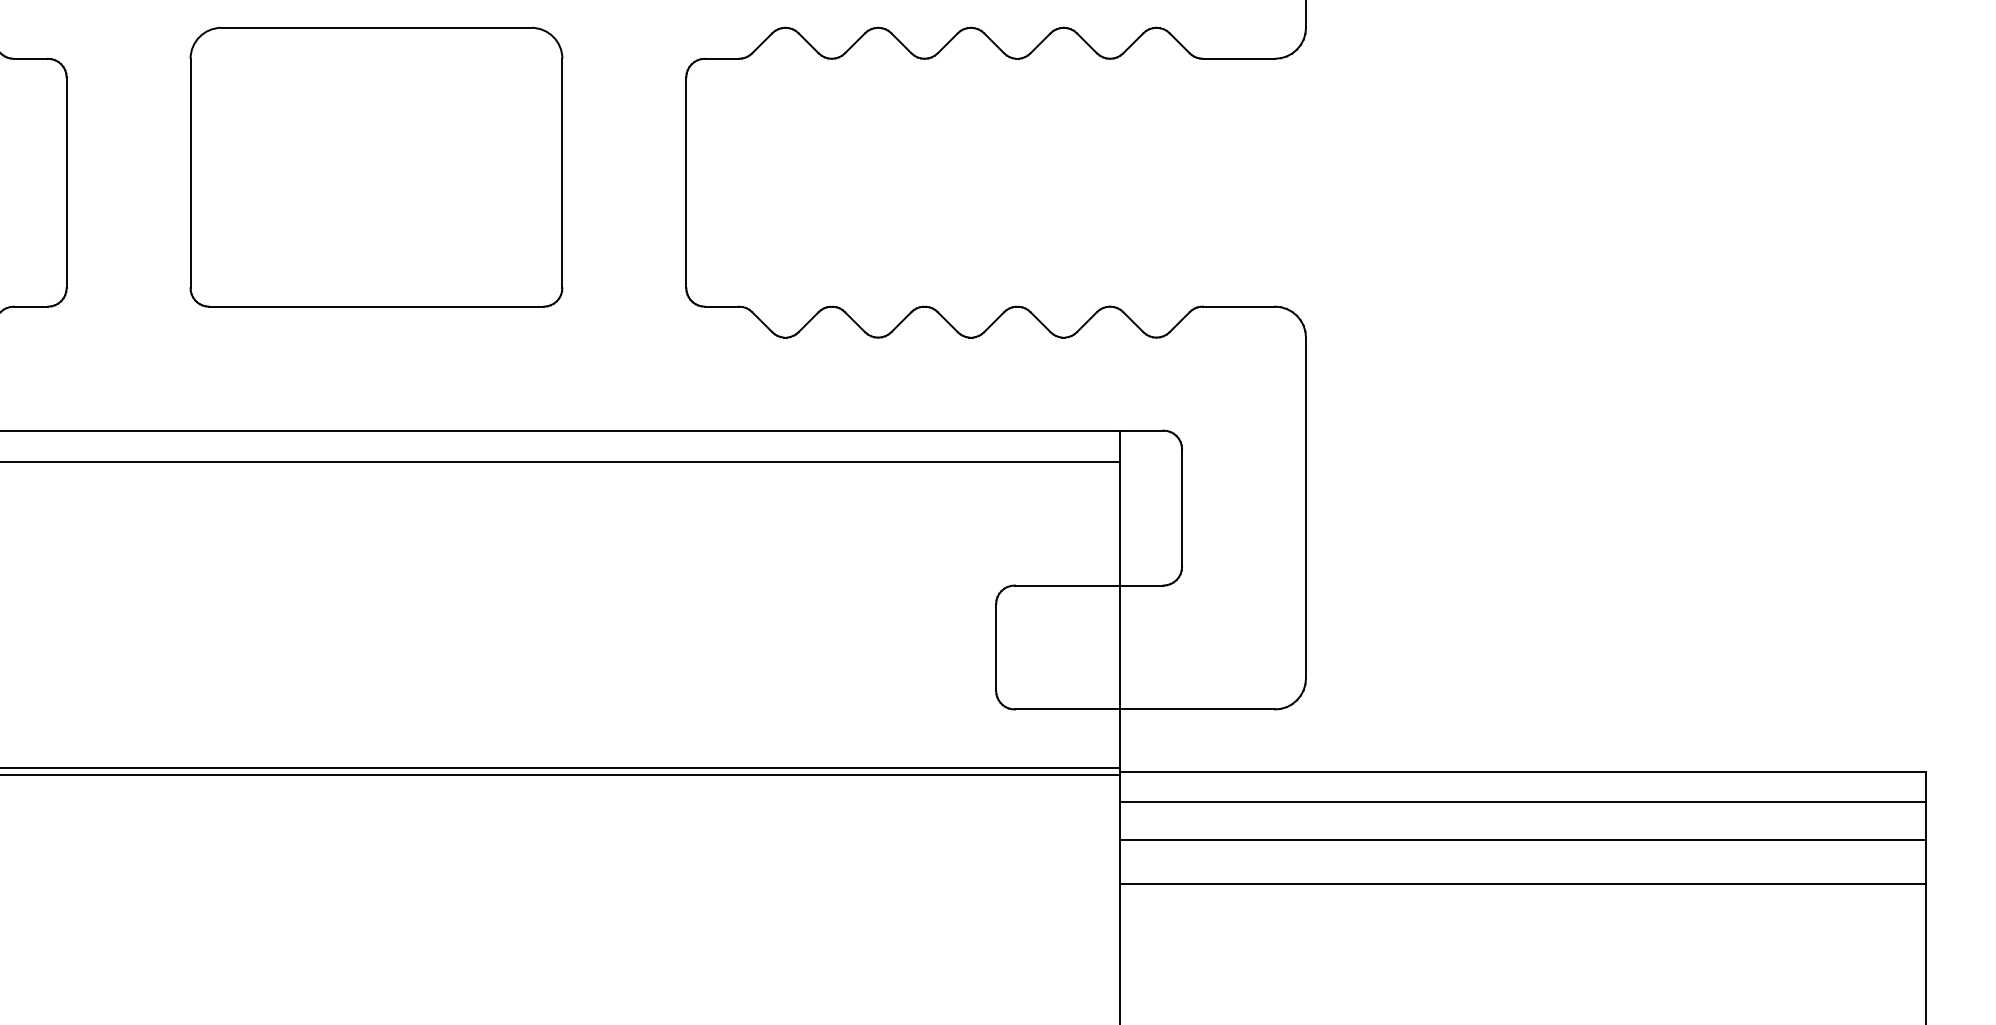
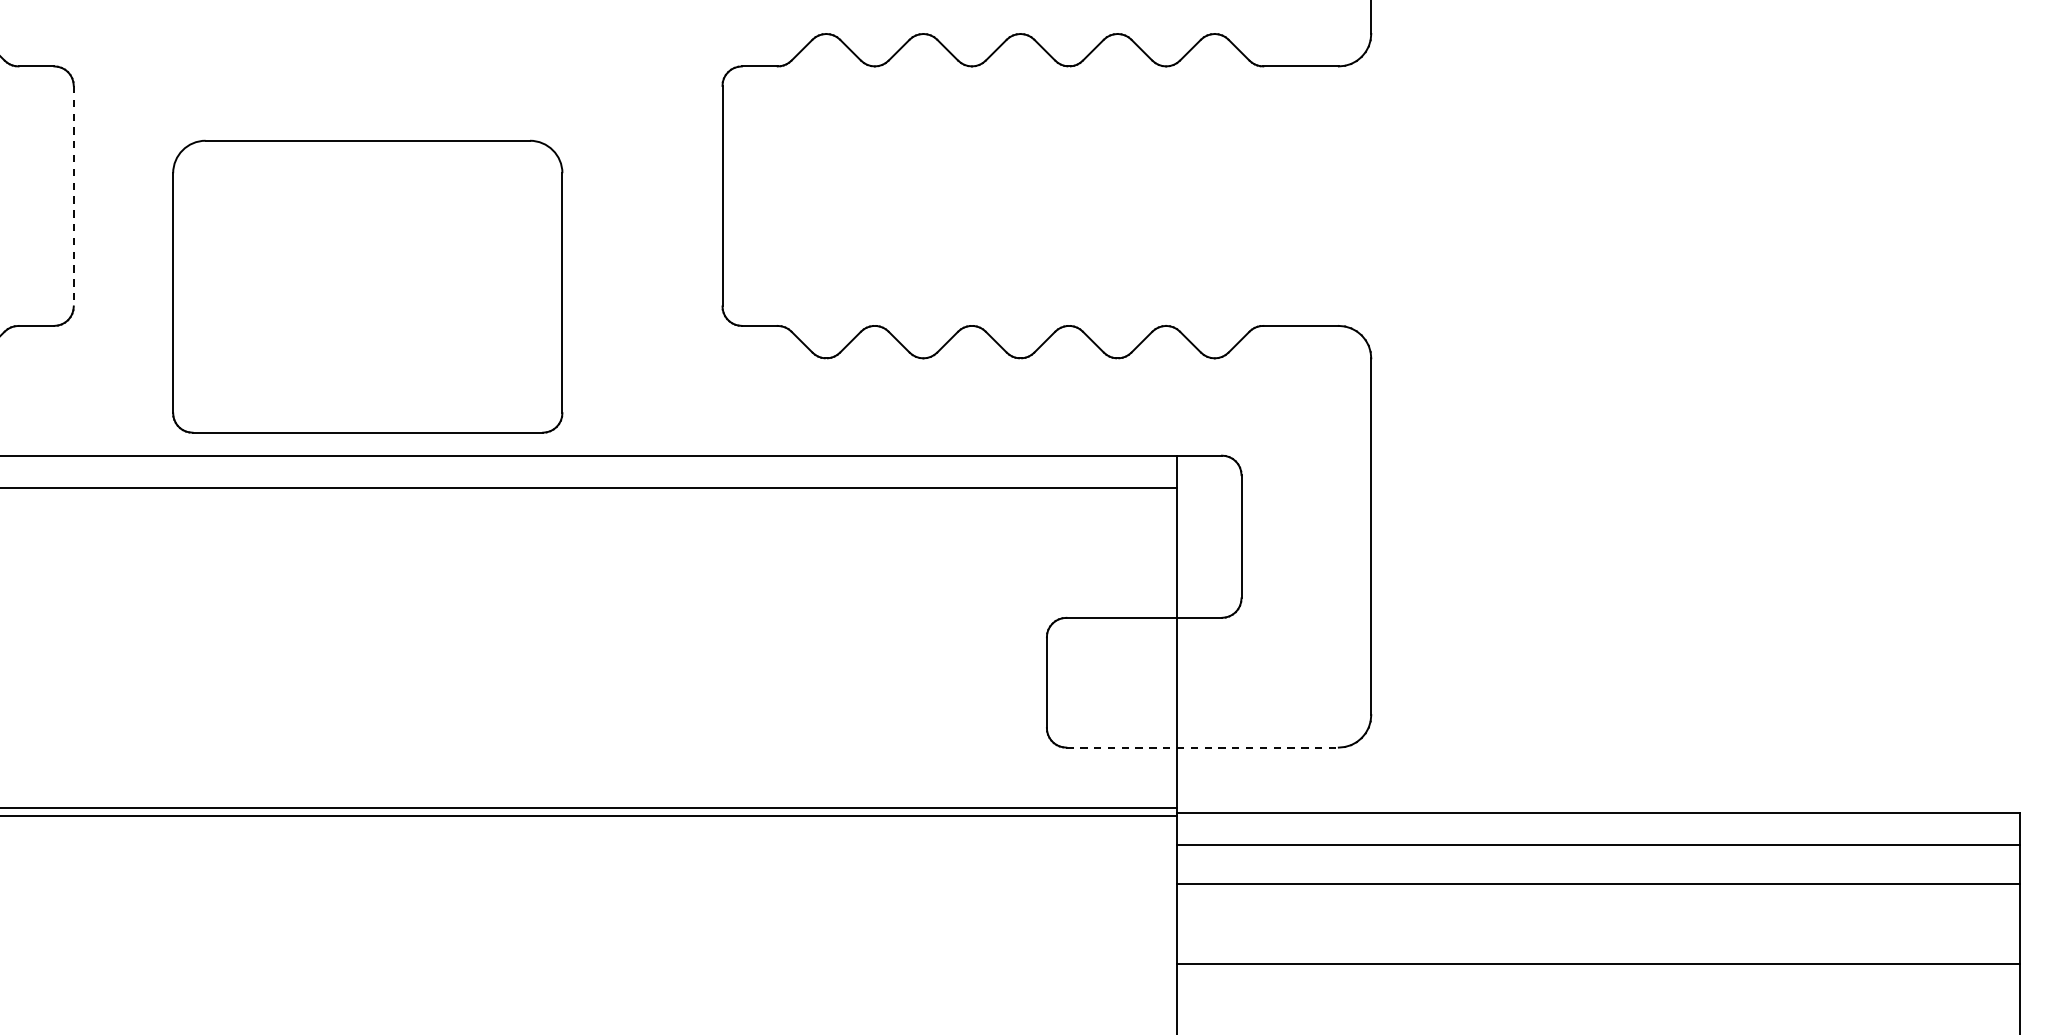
part: (376, 167) -> (367, 286), moved
line: (66, 183) -> (73, 196), solid -> dashed
line: (1145, 709) -> (1203, 747), solid -> dashed
line: (1522, 884) -> (1597, 964), moved

